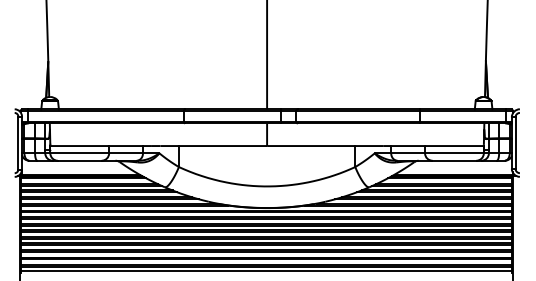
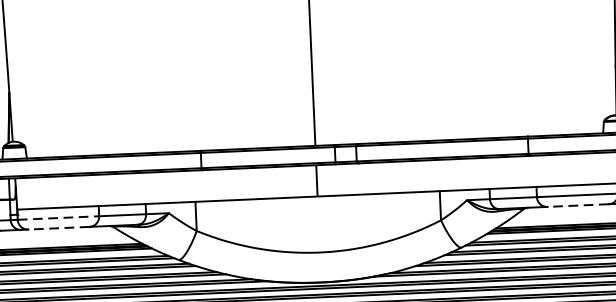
line: (80, 153) -> (59, 218), solid -> dashed
line: (79, 160) -> (58, 227), solid -> dashed
line: (453, 160) -> (576, 205), solid -> dashed

